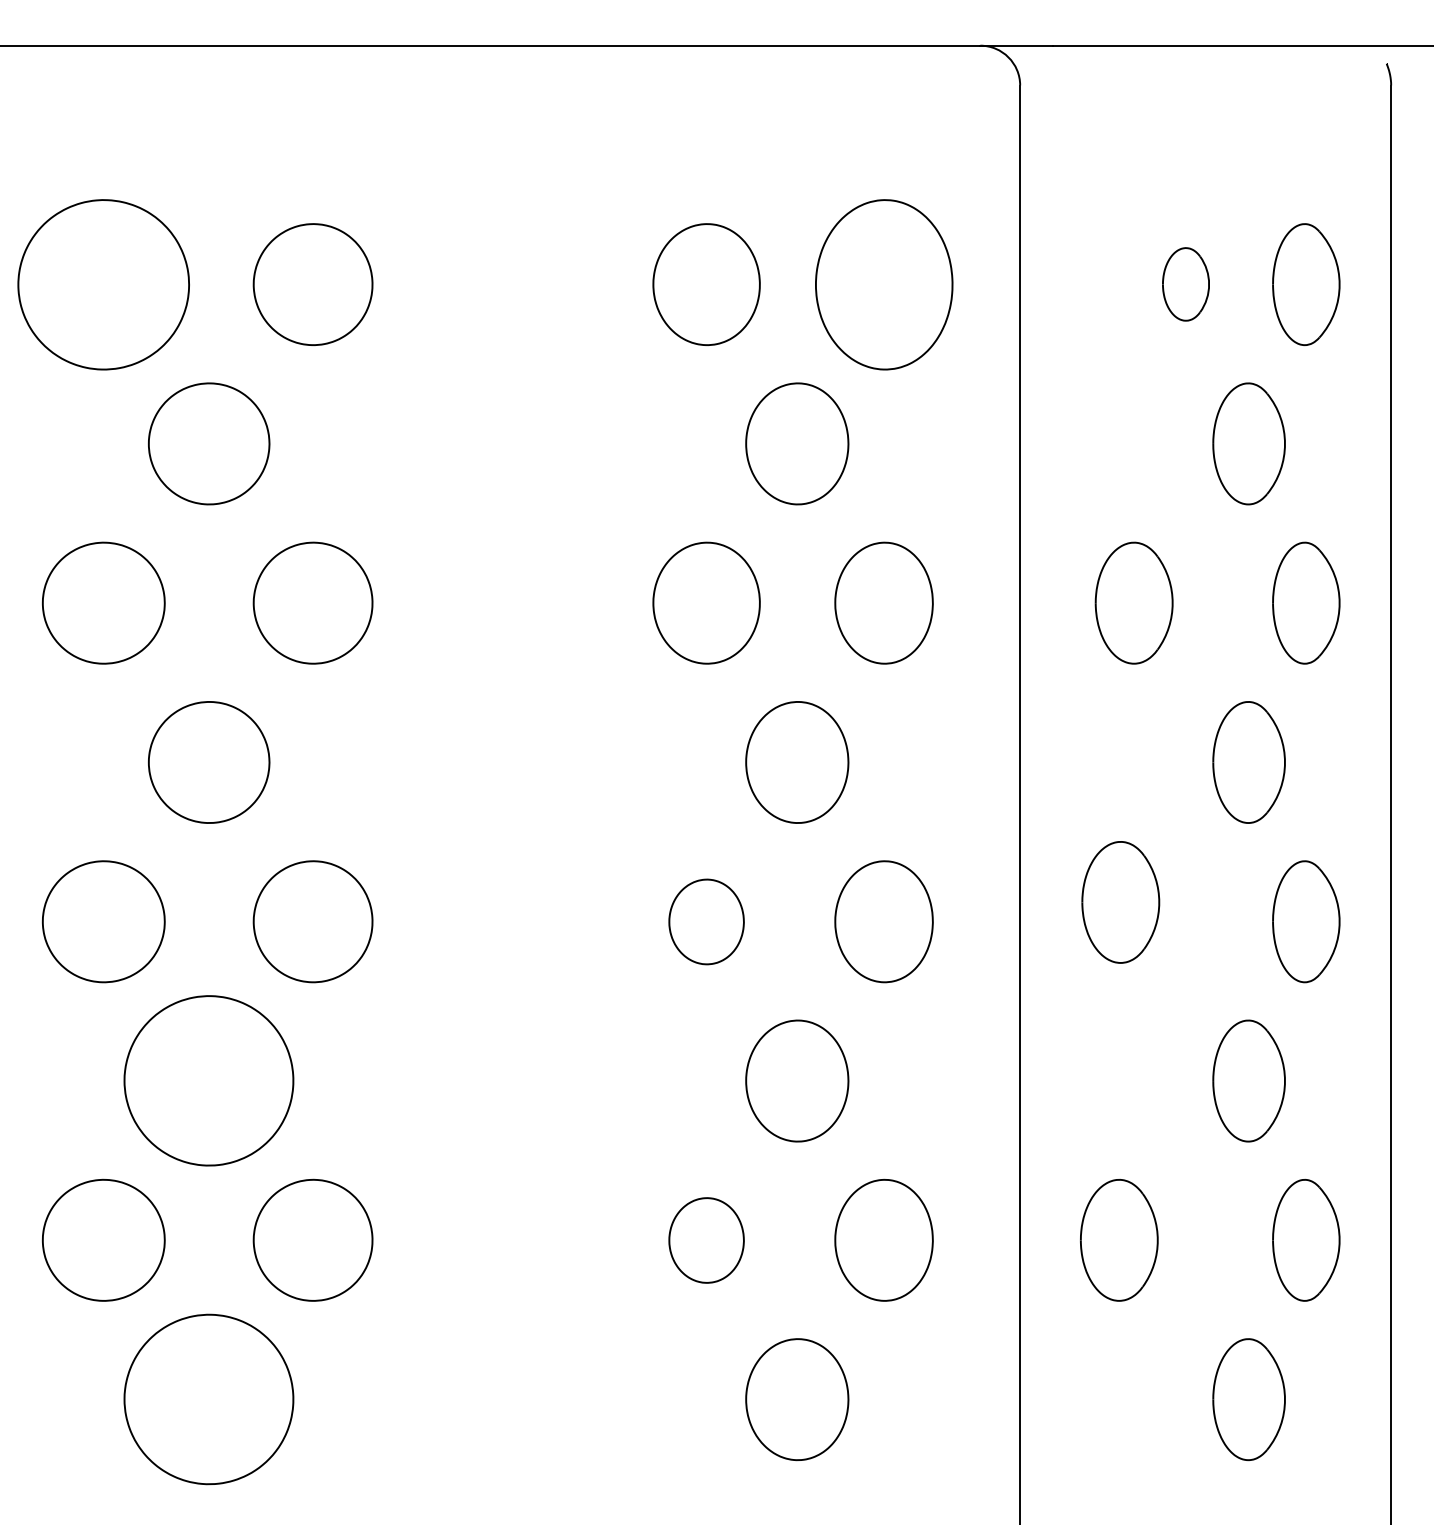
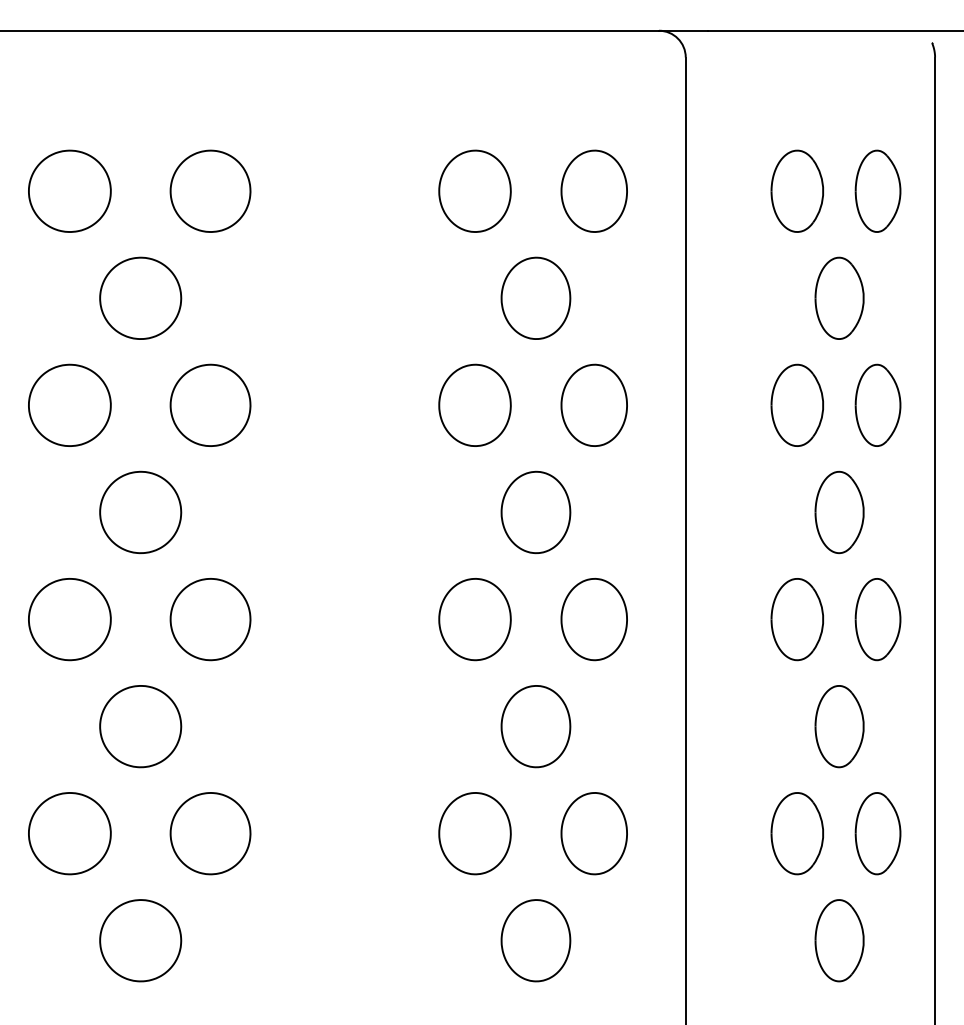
part: (103, 283) -> (69, 190), size x0.71
part: (882, 283) -> (593, 190), size x0.71
part: (1184, 283) -> (796, 190), size x1.67
part: (1132, 601) -> (796, 404), moved
part: (1119, 902) -> (796, 619), moved
part: (705, 921) -> (474, 619), size x1.43
part: (208, 1080) -> (140, 726), size x0.71
part: (705, 1240) -> (474, 833), size x1.43
part: (1117, 1240) -> (796, 833), moved
part: (208, 1399) -> (140, 940), size x0.71

